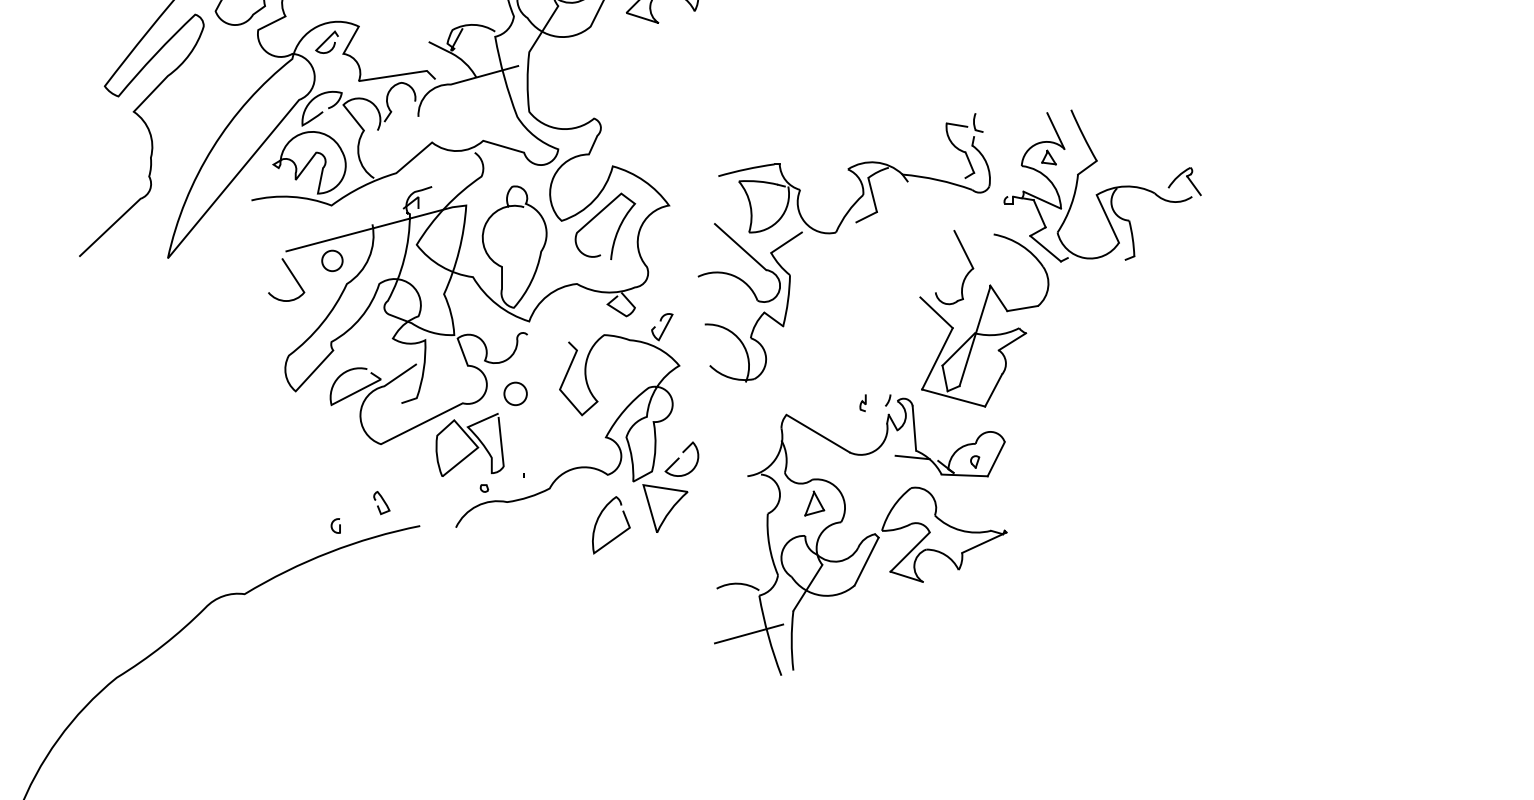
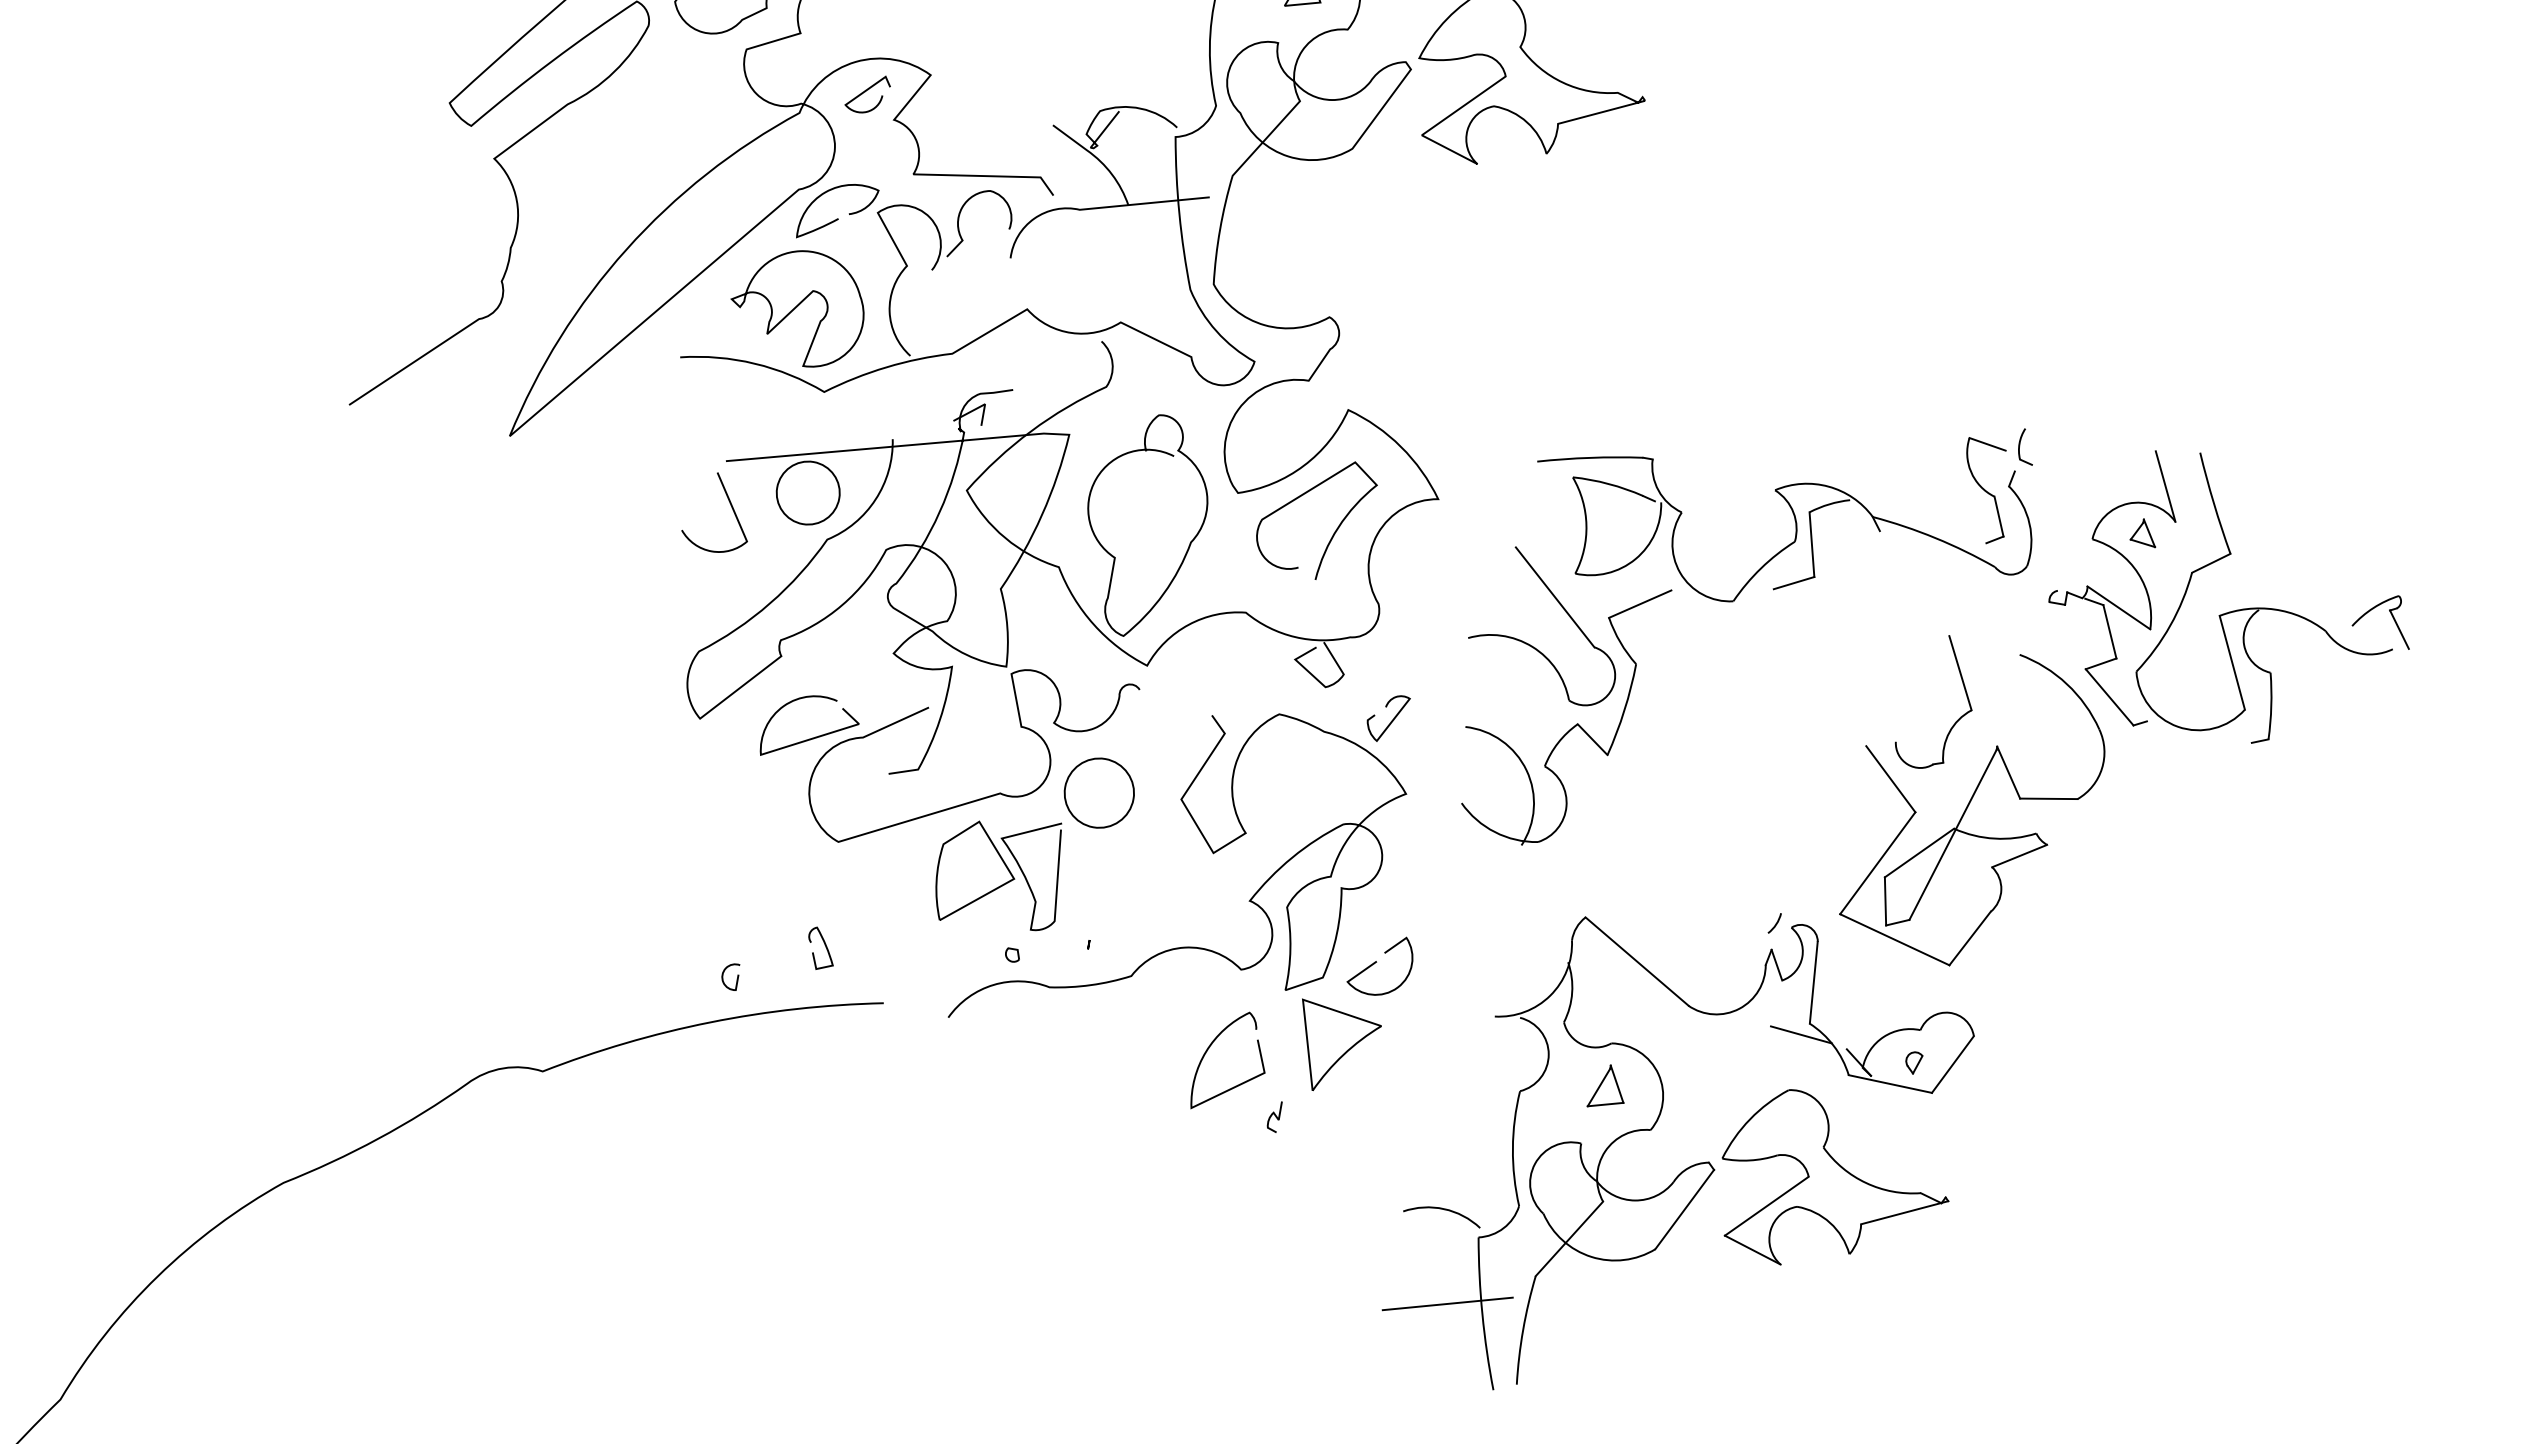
circle: (332, 260) -> (808, 492), size x1.67
circle: (515, 393) -> (1099, 792), size x1.67
curve: (862, 403) -> (1273, 1117), moved

